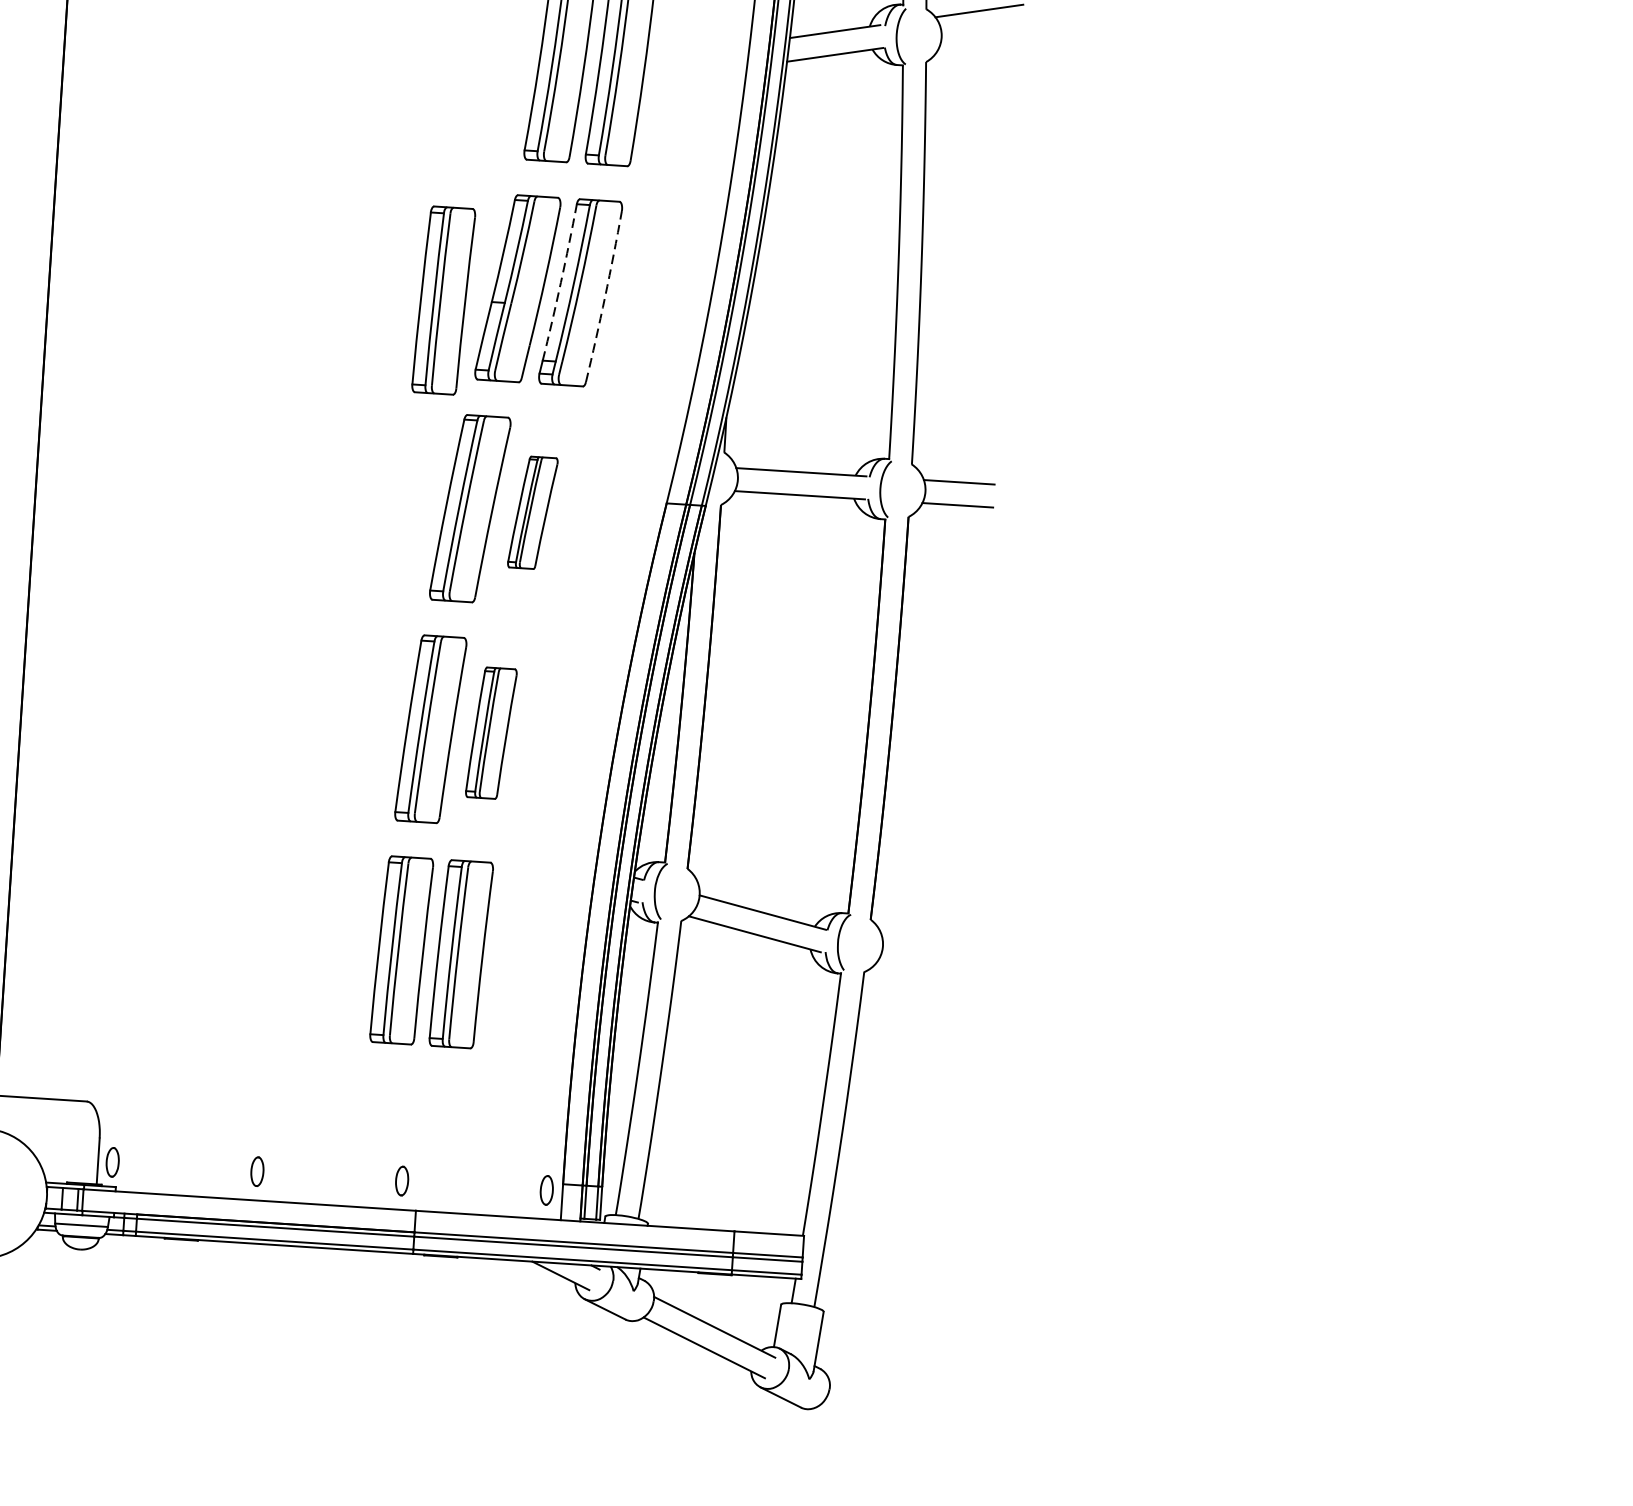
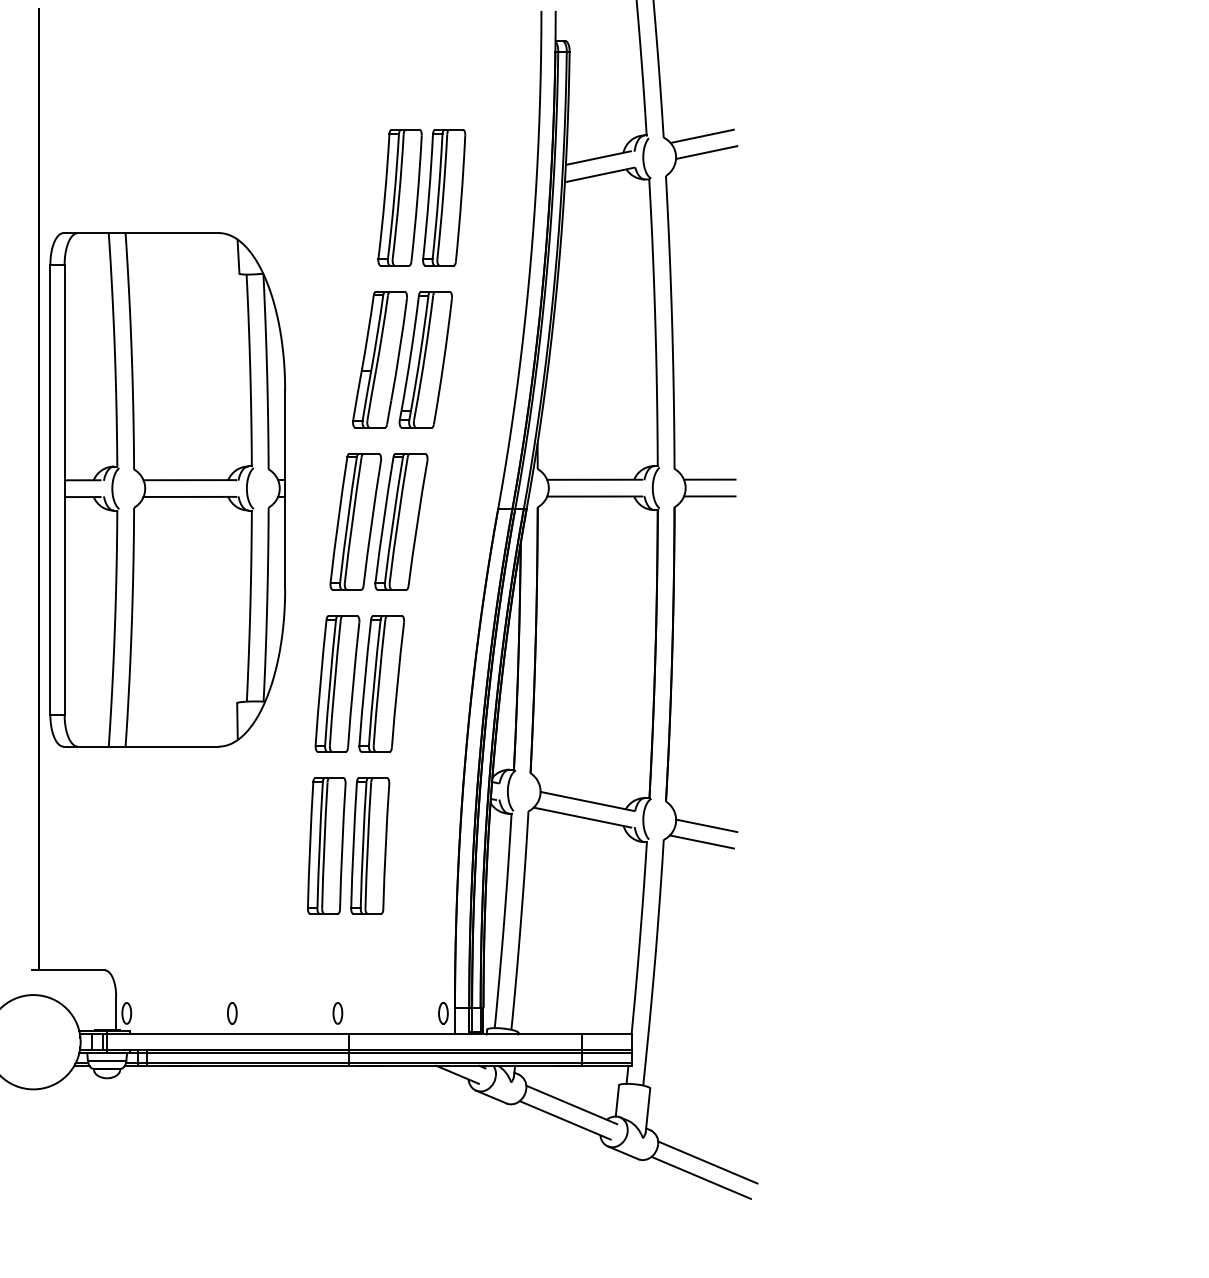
line: (983, 33) -> (706, 152), added
arc: (561, 282) -> (411, 353), dashed -> solid
arc: (604, 296) -> (443, 361), dashed -> solid
part: (443, 300) -> (326, 371), removed
part: (214, 447) -> (167, 489), added
part: (532, 512) -> (401, 521), size x1.67
part: (491, 732) -> (381, 683), size x1.43
line: (924, 956) -> (706, 825), added
line: (915, 977) -> (701, 841), added
line: (895, 1418) -> (707, 1162), added
line: (884, 1438) -> (700, 1177), added

